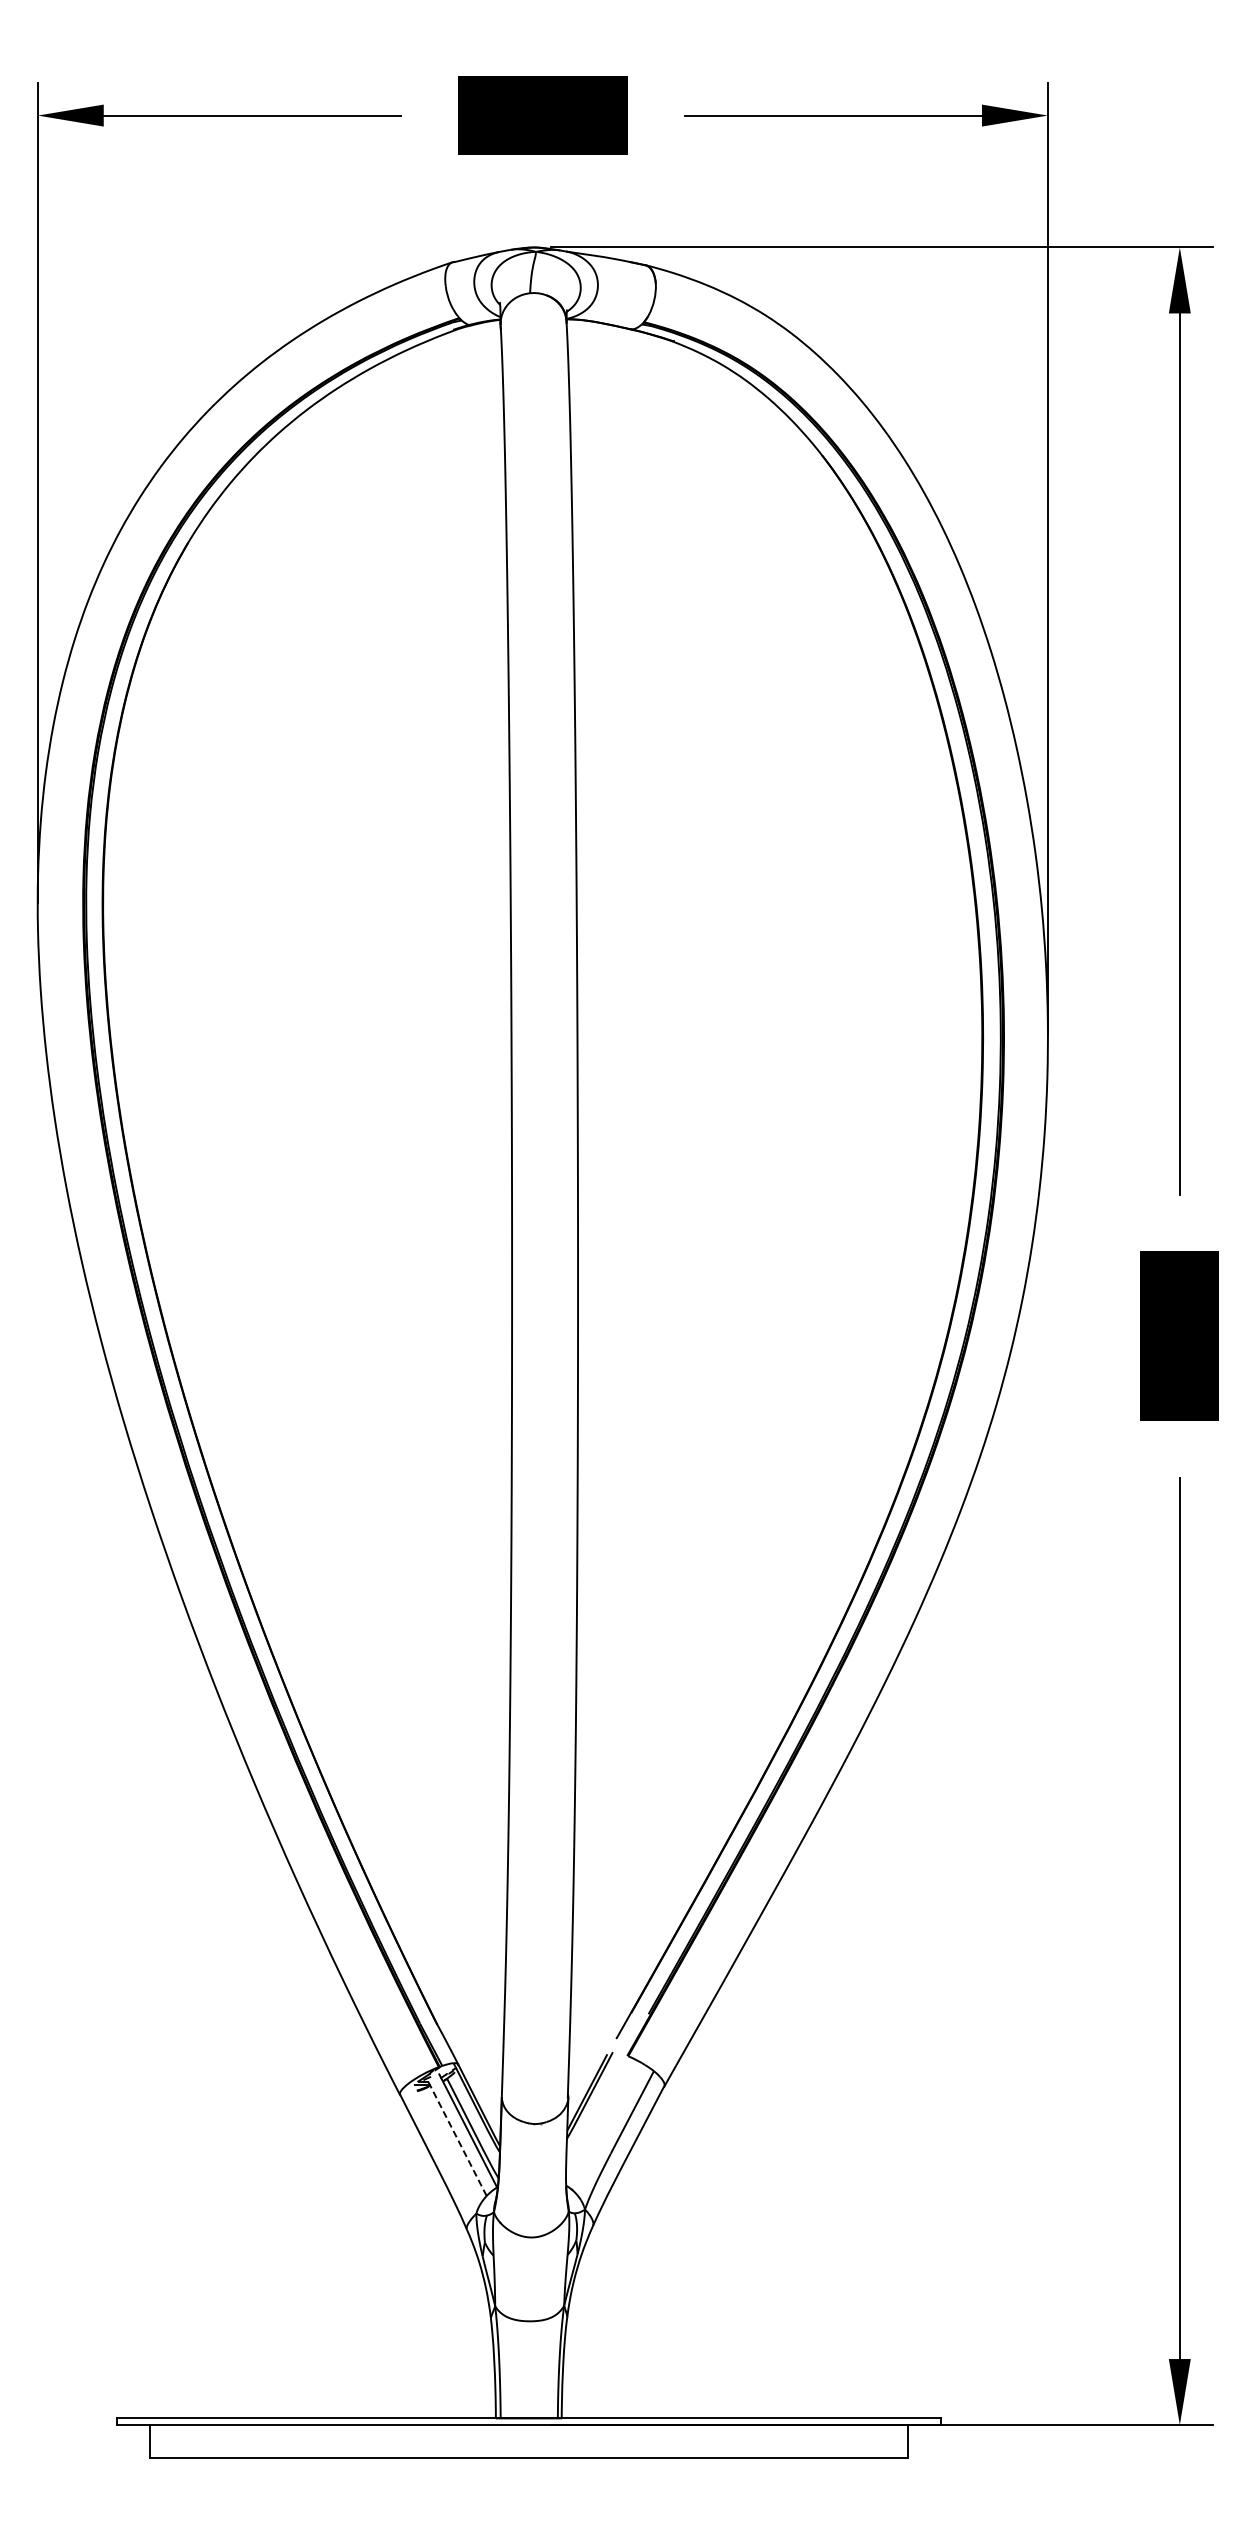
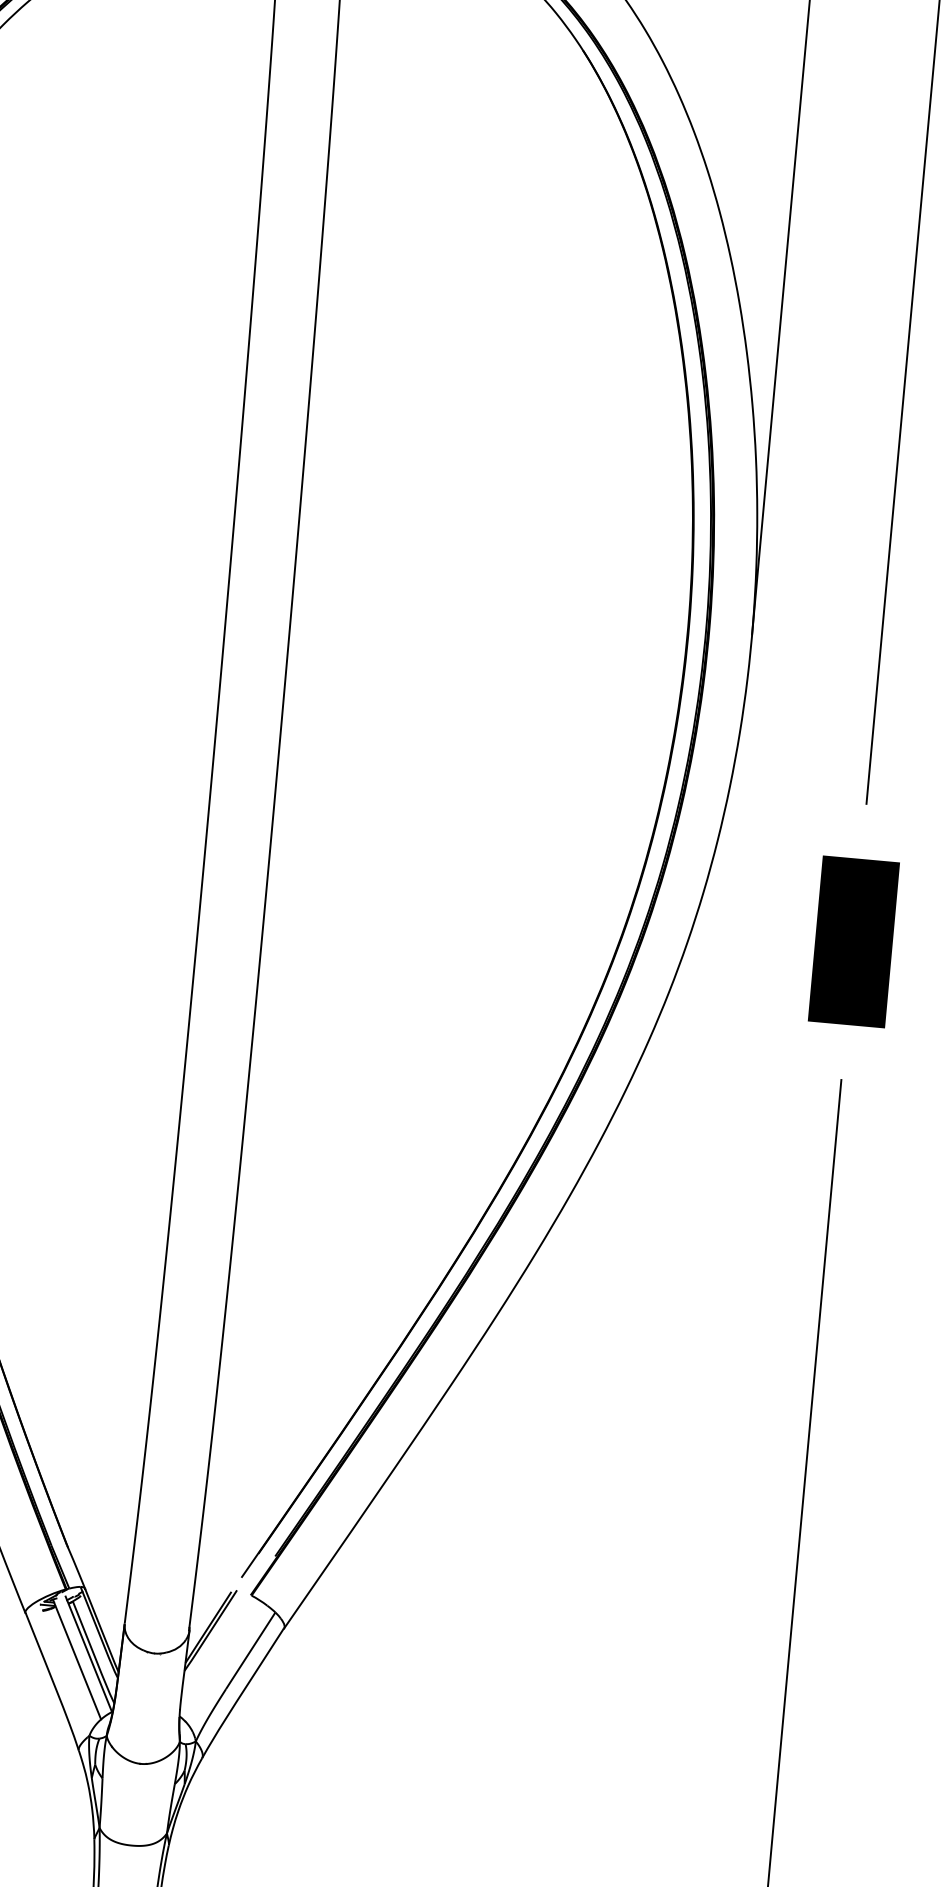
line: (456, 2137) -> (76, 1659), dashed -> solid

